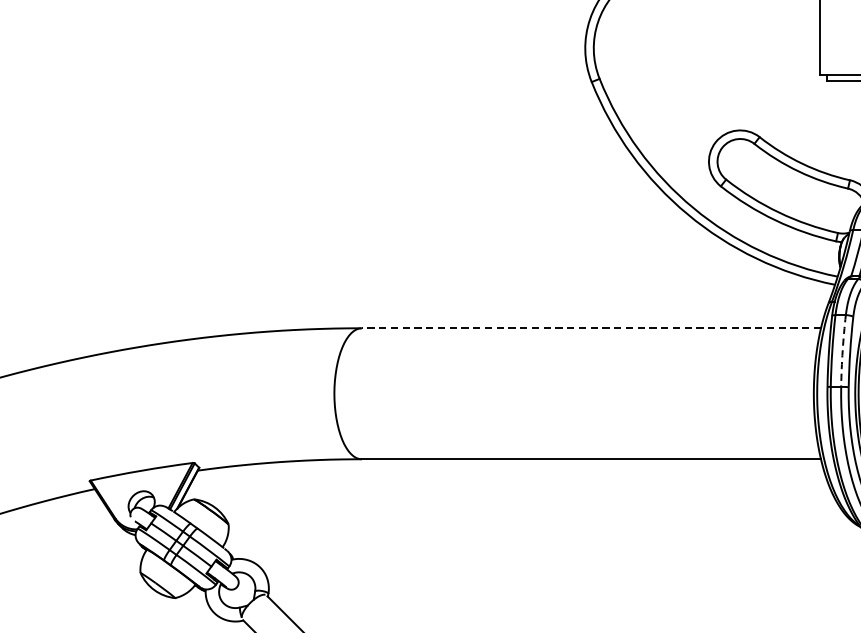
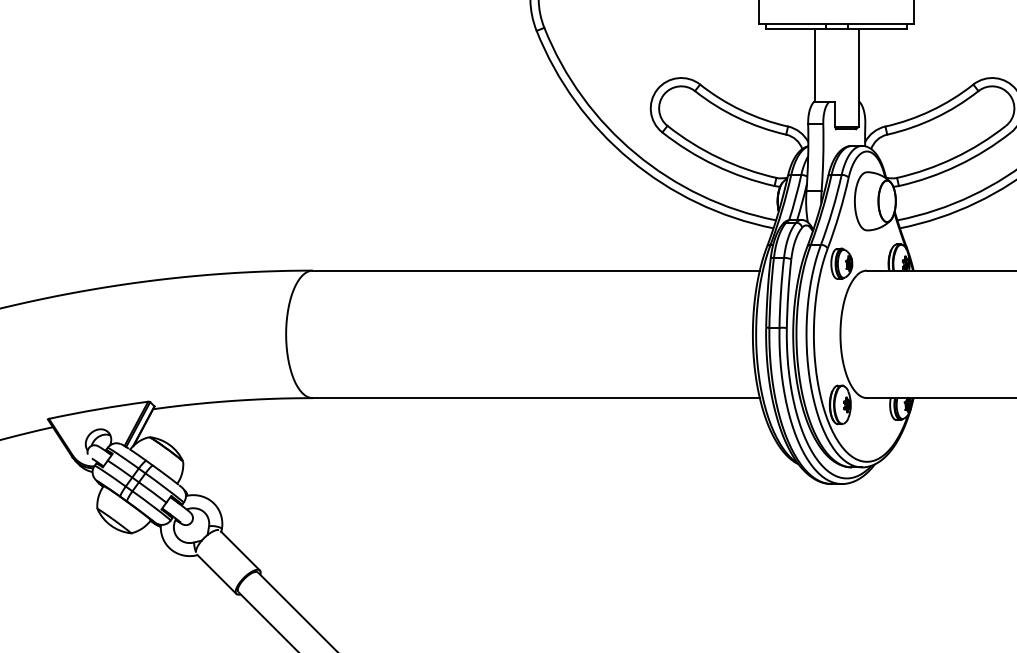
line: (591, 328) -> (536, 270), dashed -> solid
arc: (842, 350) -> (780, 292), dashed -> solid

